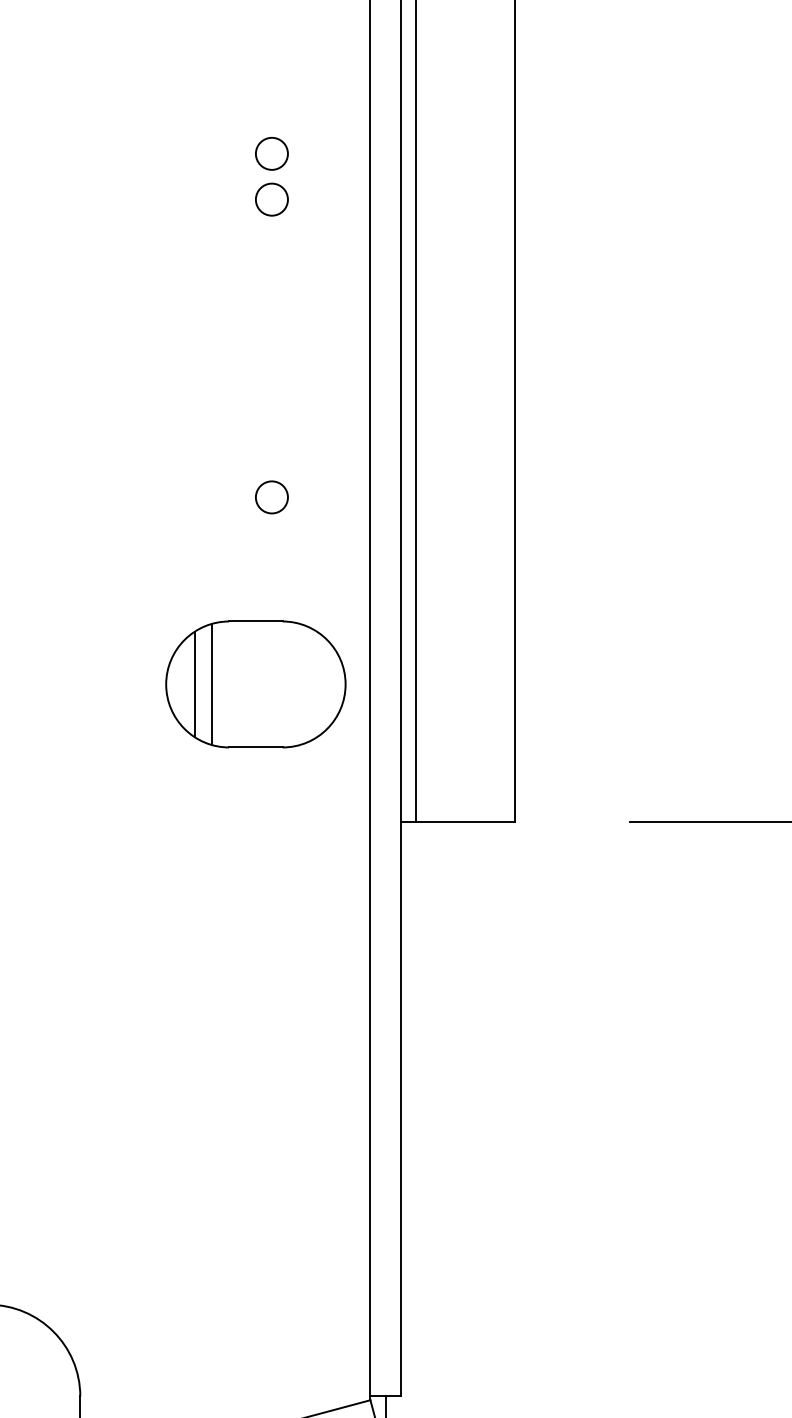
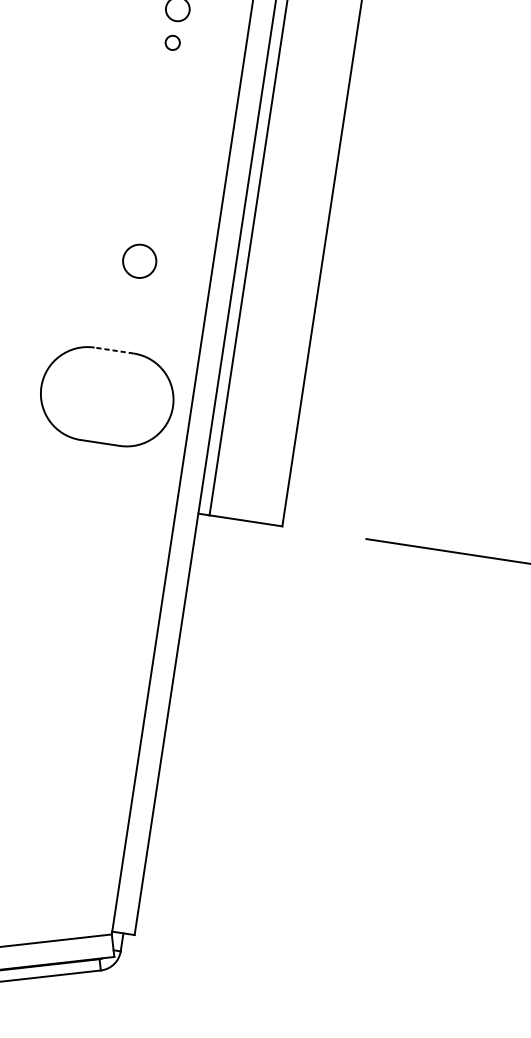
circle: (271, 199) -> (172, 42), size x0.6
circle: (271, 497) -> (139, 261), size x1.4
line: (255, 621) -> (113, 350), solid -> dashed
line: (194, 684) -> (62, 389), removed
line: (212, 684) -> (75, 391), removed

